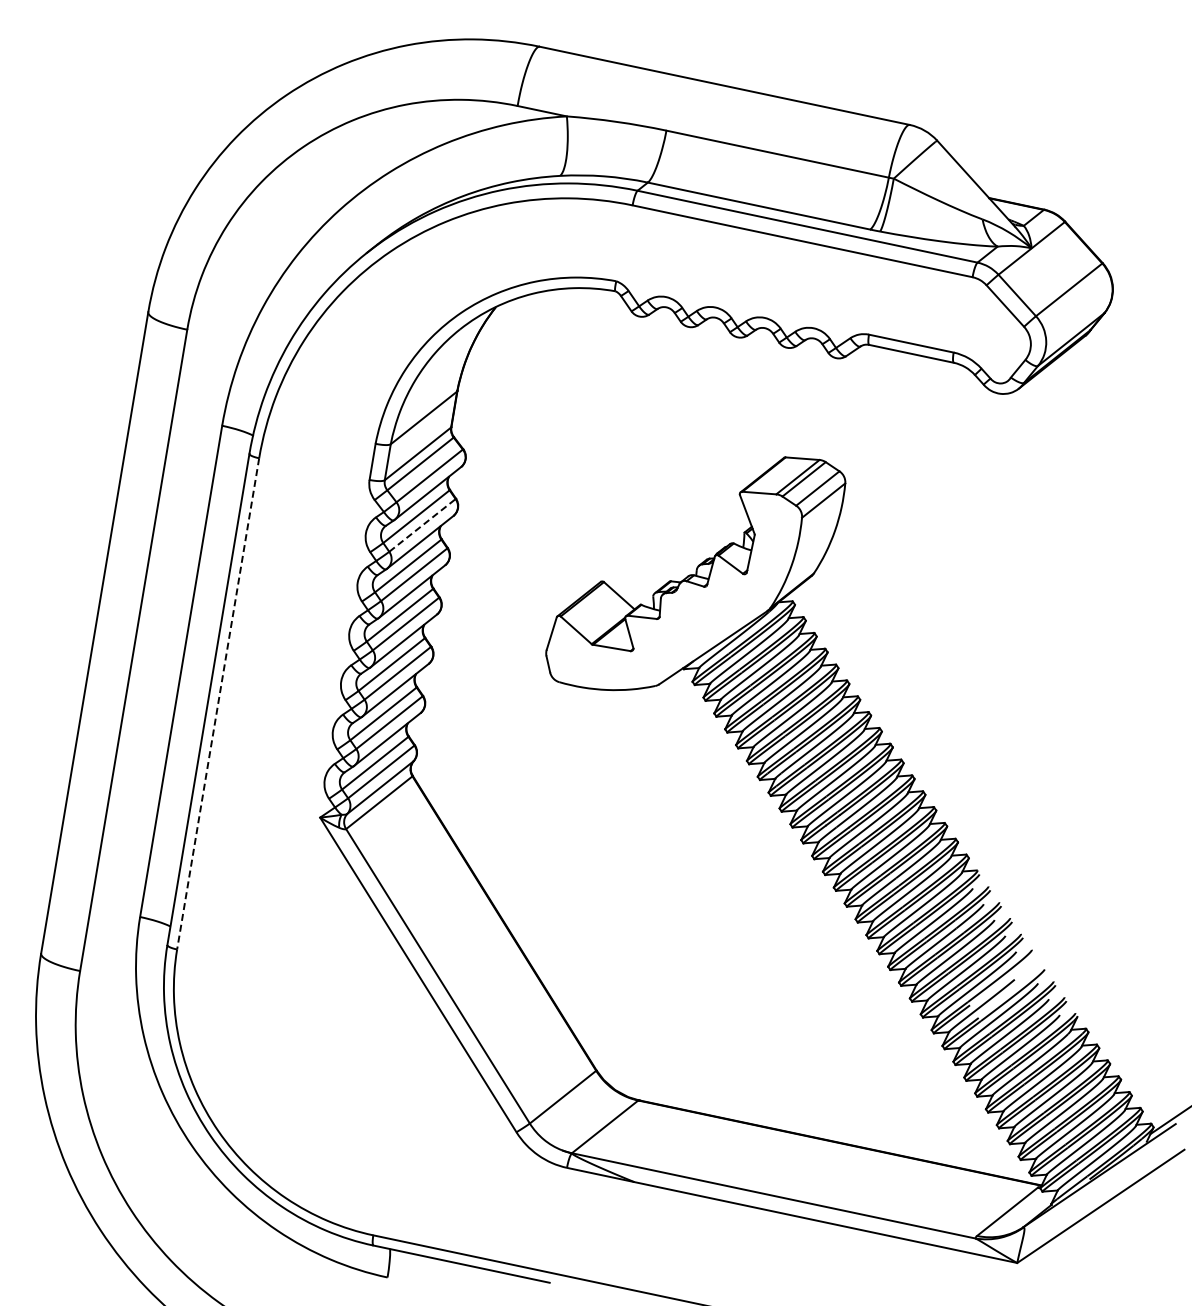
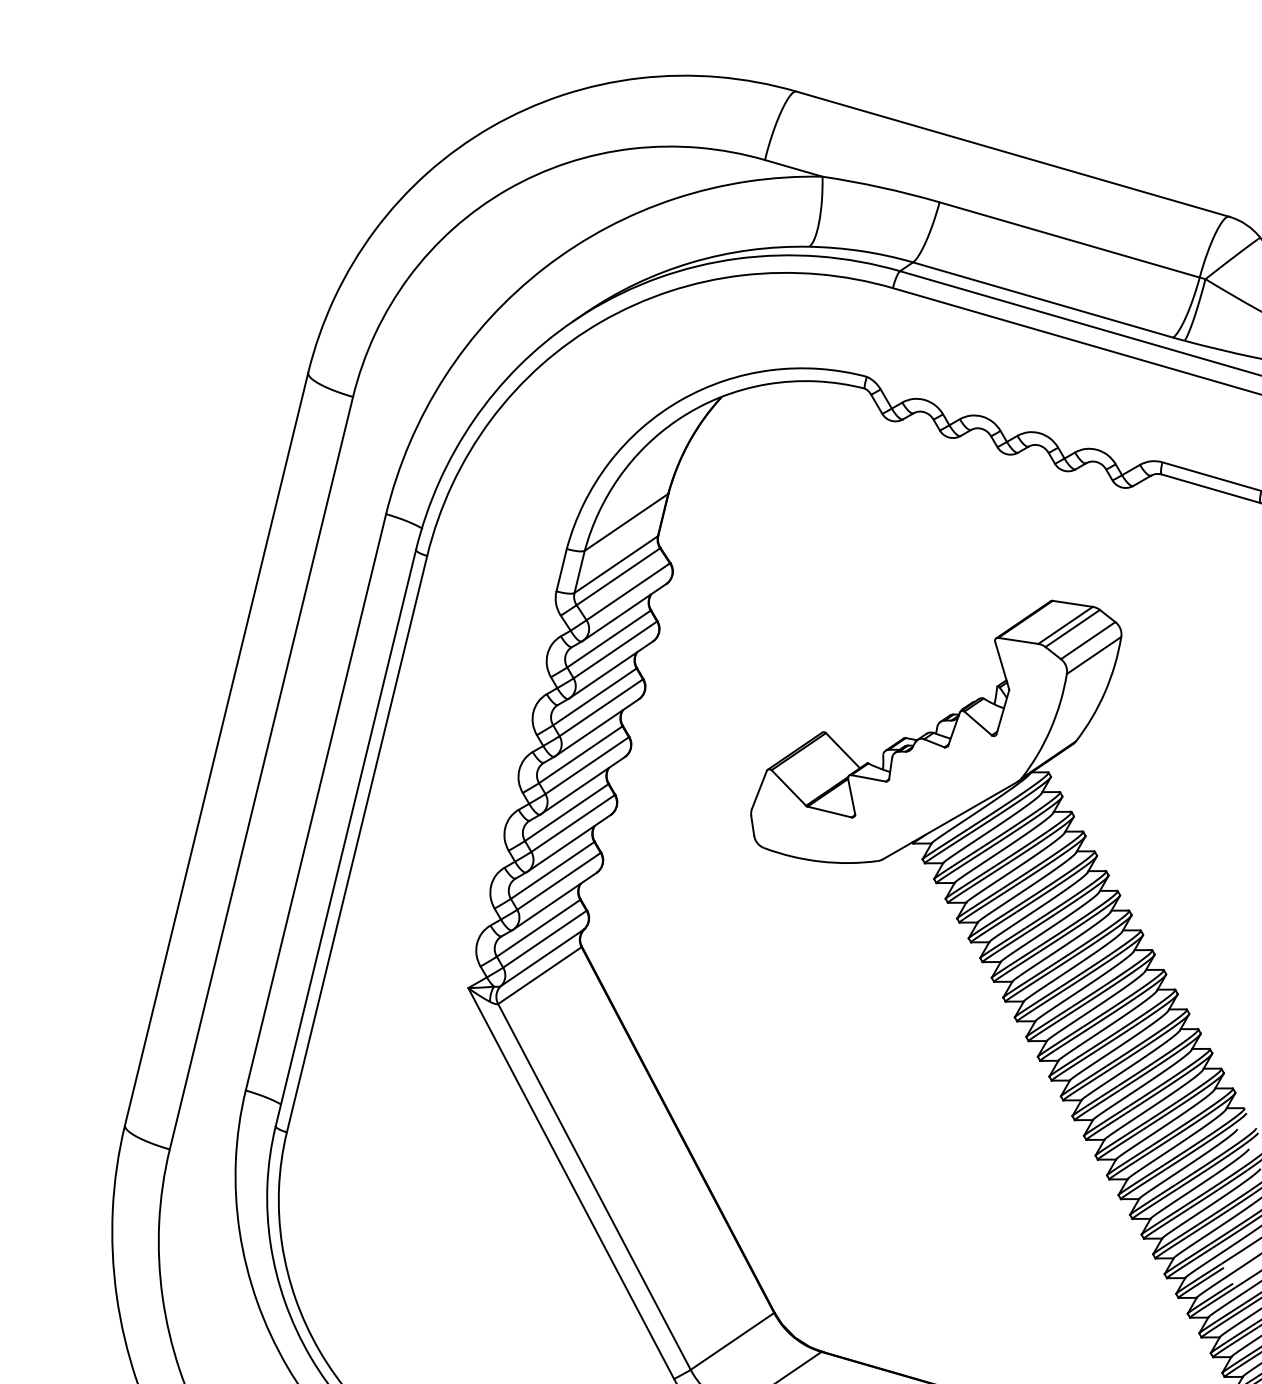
line: (422, 525) -> (615, 650), dashed -> solid
line: (218, 704) -> (357, 844), dashed -> solid

